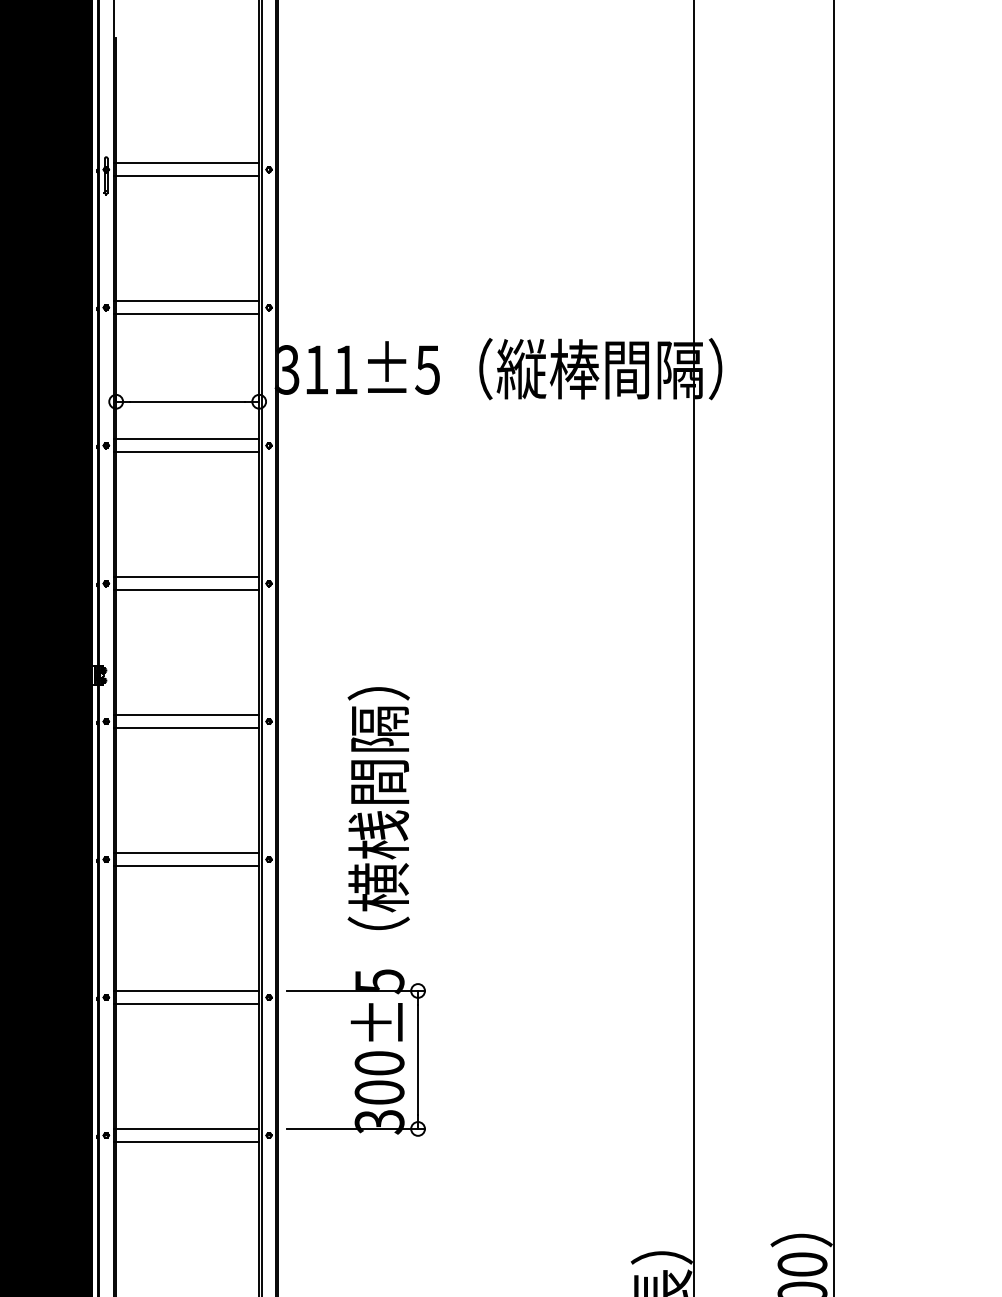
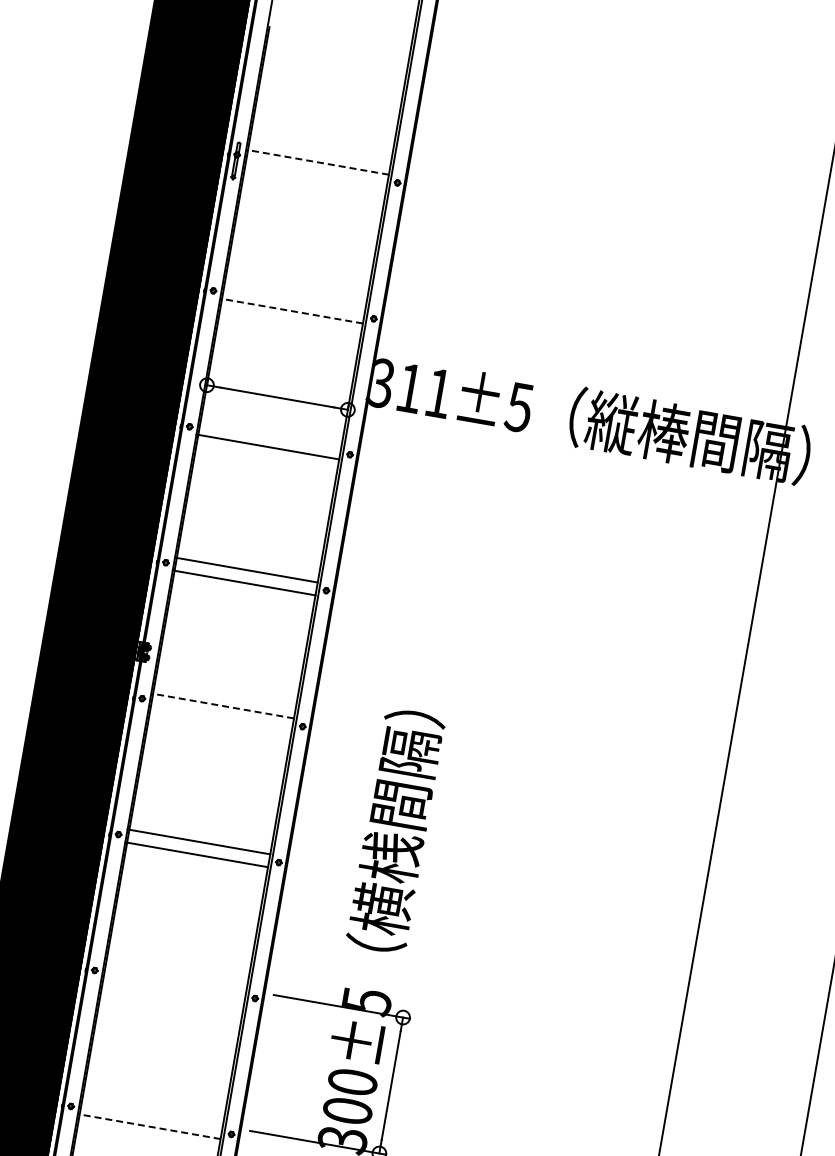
line: (186, 163) -> (317, 162), solid -> dashed
line: (186, 176) -> (314, 175), removed
line: (186, 301) -> (293, 298), removed
line: (186, 314) -> (291, 311), solid -> dashed
line: (186, 439) -> (269, 434), removed
line: (186, 715) -> (222, 706), solid -> dashed
line: (186, 728) -> (220, 719), removed
line: (186, 990) -> (175, 977), removed
line: (186, 1004) -> (172, 991), removed
line: (186, 1128) -> (151, 1113), removed
line: (186, 1142) -> (148, 1127), solid -> dashed

